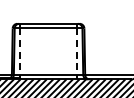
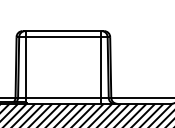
line: (19, 52) -> (25, 68), dashed -> solid
line: (77, 52) -> (101, 68), dashed -> solid

